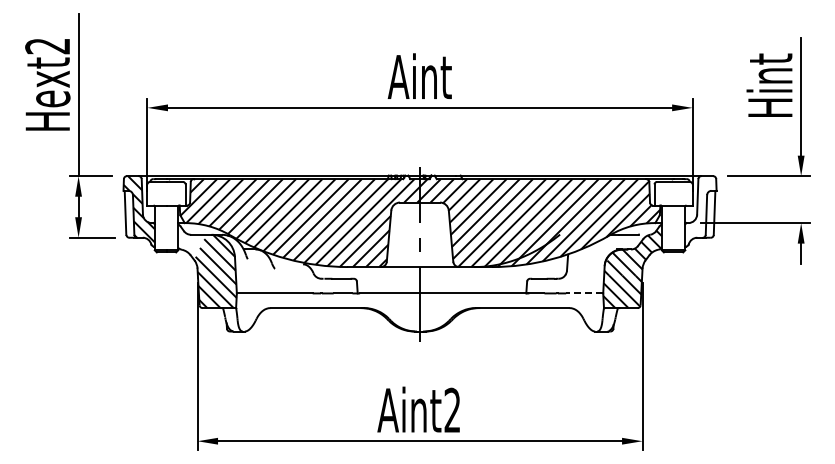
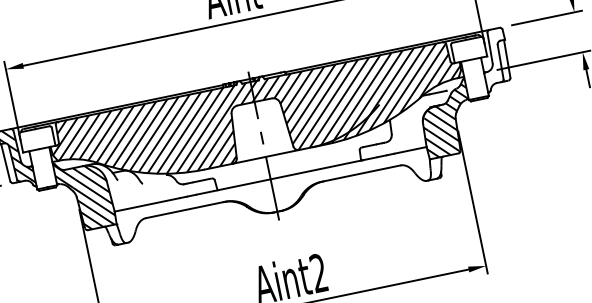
hatch: (191, 241) -> (66, 175), added
line: (584, 293) -> (410, 150), dashed -> solid

